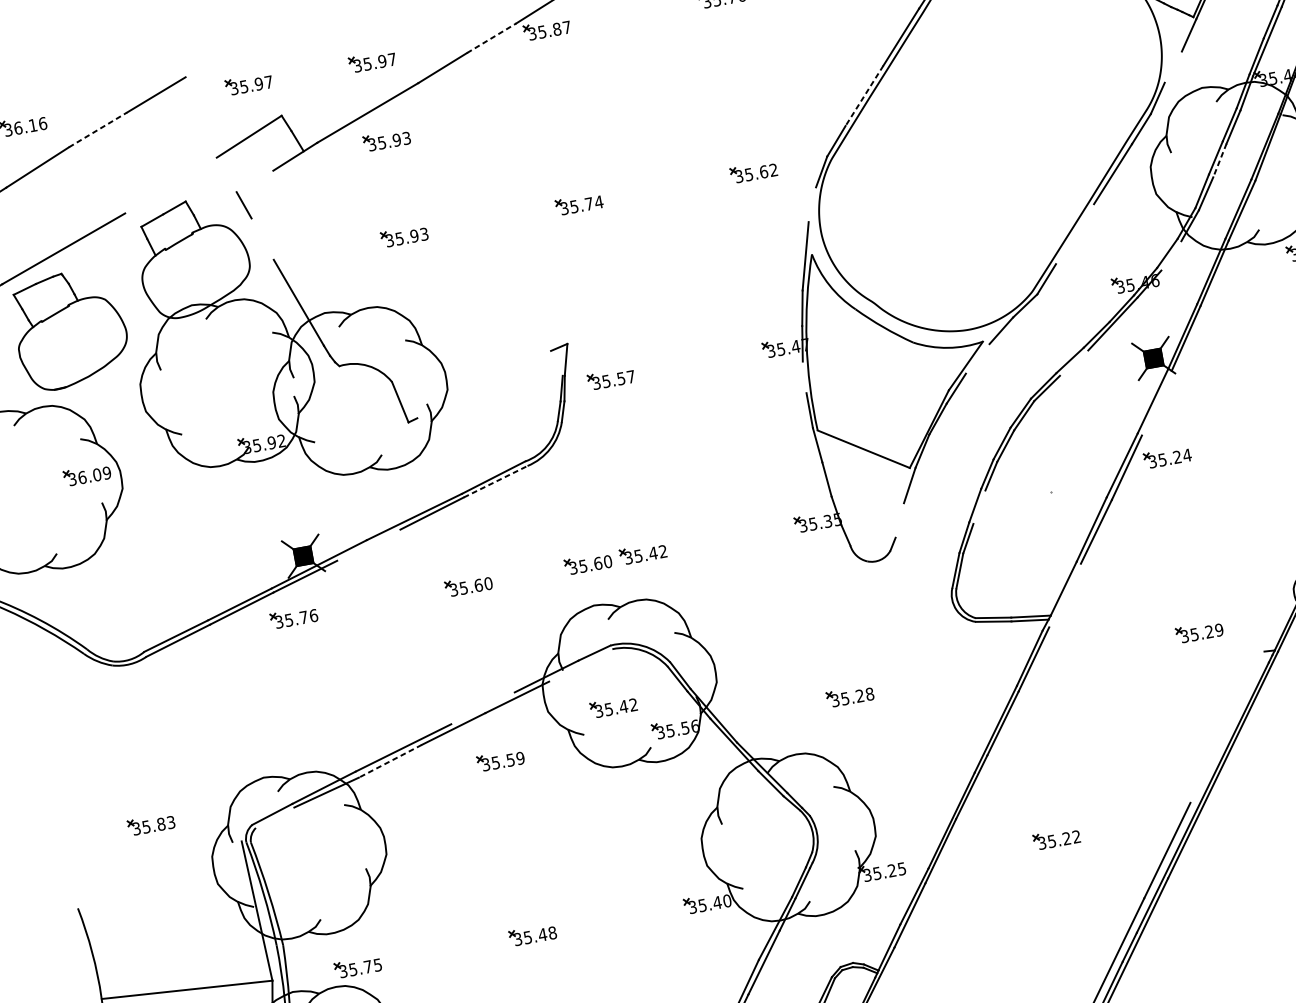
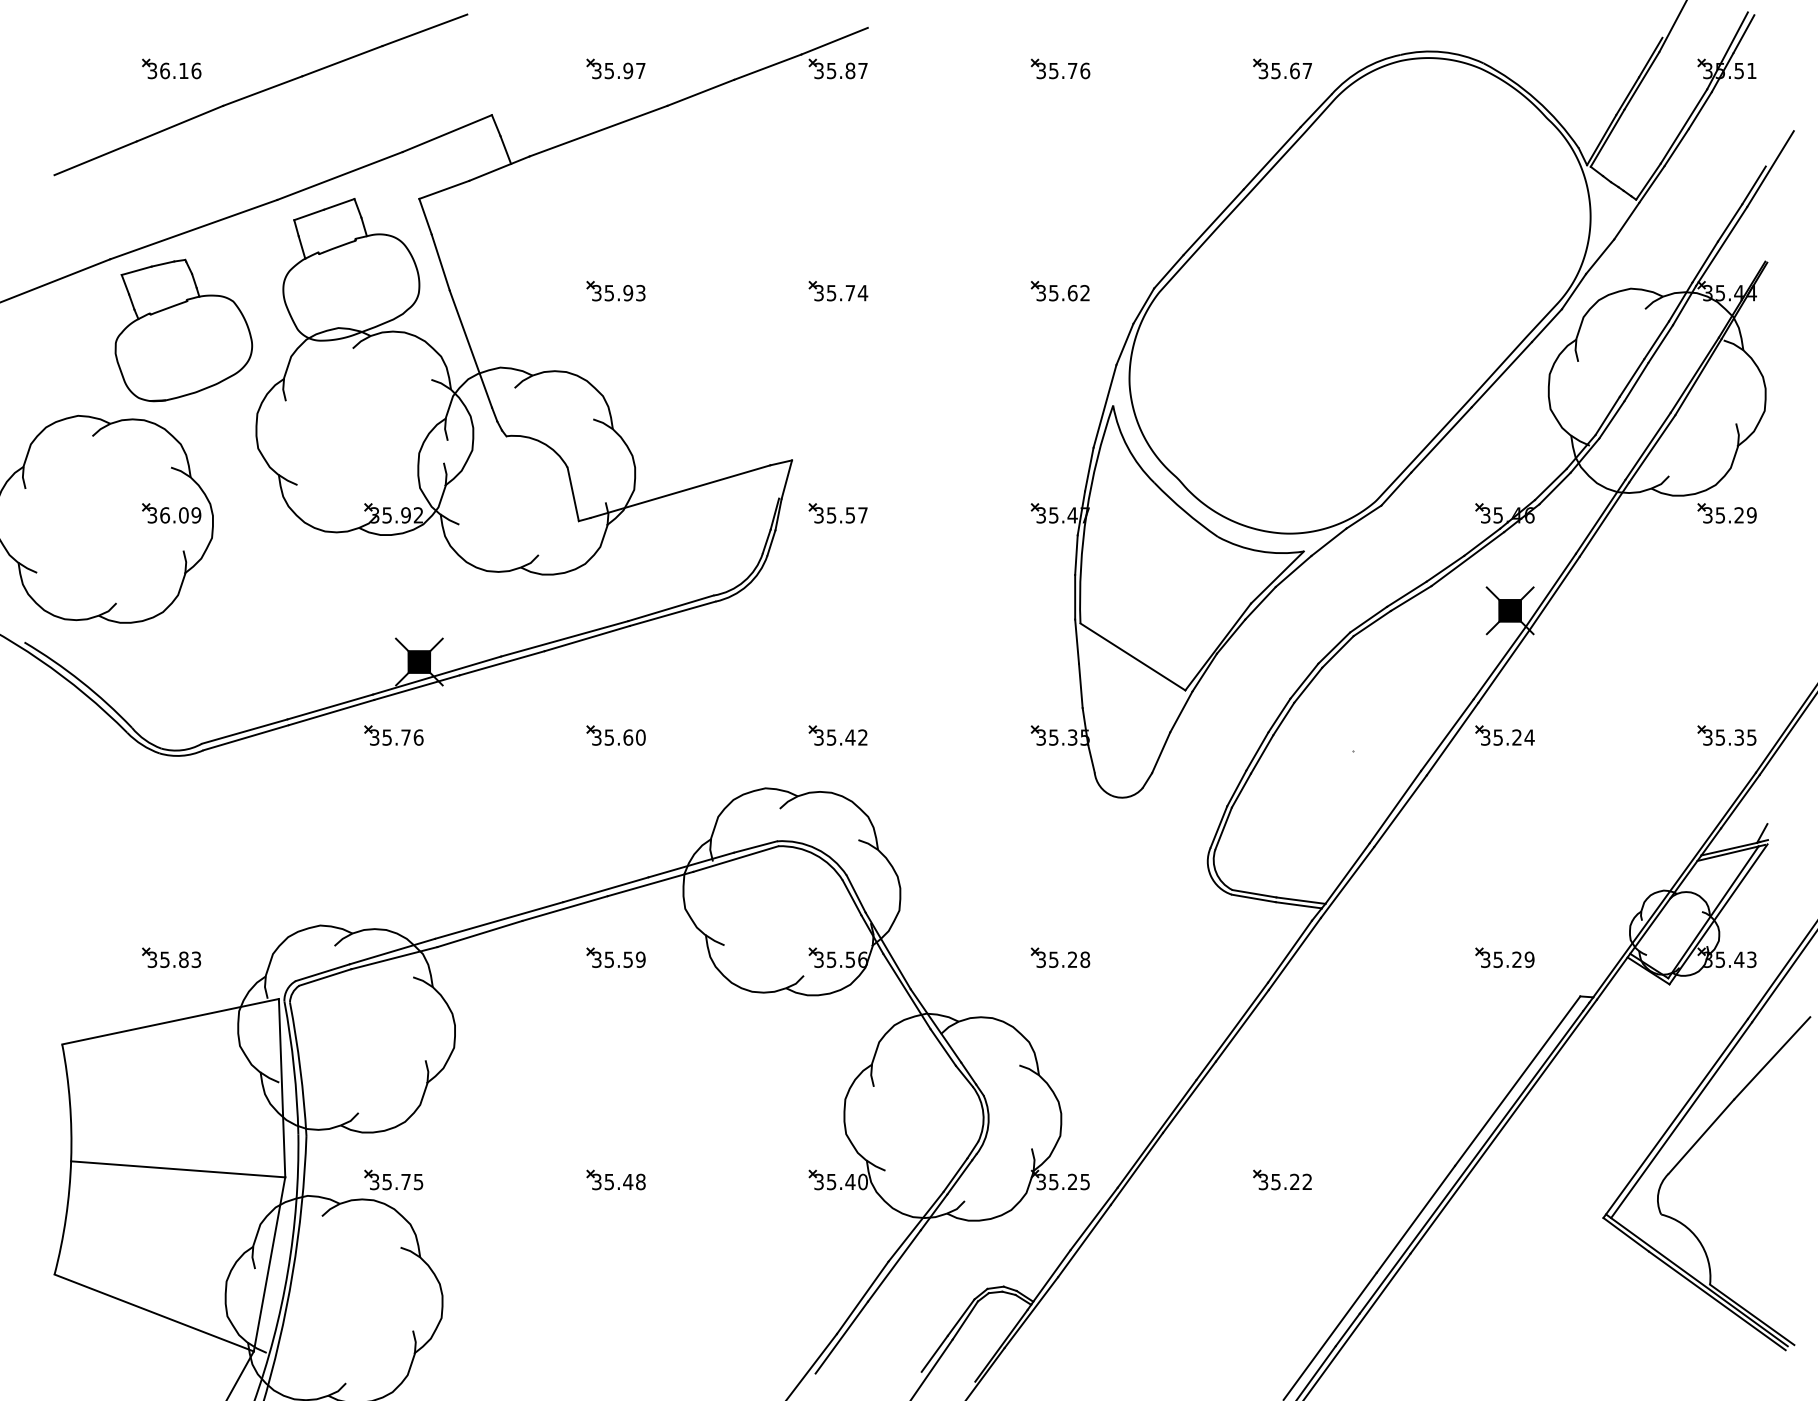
line: (492, 37) -> (768, 66), dashed -> solid
line: (216, 58) -> (424, 30), added
line: (1173, 66) -> (1600, 256), added
part: (248, 83) -> (458, 68), removed
line: (864, 96) -> (1213, 222), dashed -> solid
line: (98, 129) -> (263, 90), dashed -> solid
part: (386, 140) -> (615, 169), removed
line: (1220, 160) -> (1636, 382), dashed -> solid
line: (255, 181) -> (444, 189), added
line: (170, 185) -> (339, 175), added
line: (811, 204) -> (1124, 343), added
line: (1074, 233) -> (1441, 439), added
line: (262, 239) -> (440, 262), added
line: (1170, 255) -> (1554, 488), added
line: (977, 358) -> (1293, 571), added
line: (1073, 363) -> (1410, 598), added
line: (804, 376) -> (1076, 554), added
line: (484, 384) -> (680, 491), added
line: (1156, 403) -> (1503, 666), added
line: (496, 481) -> (673, 613), dashed -> solid
line: (979, 507) -> (1262, 754), added
line: (900, 520) -> (1161, 752), added
line: (368, 545) -> (501, 663), added
part: (587, 563) -> (767, 735), removed
line: (1064, 595) -> (1347, 882), added
line: (580, 665) -> (735, 858), added
part: (613, 706) -> (766, 917), removed
line: (482, 708) -> (605, 889), added
line: (1227, 726) -> (1517, 1080), added
line: (390, 761) -> (479, 934), dashed -> solid
line: (275, 817) -> (325, 977), added
line: (159, 874) -> (170, 1021), added

